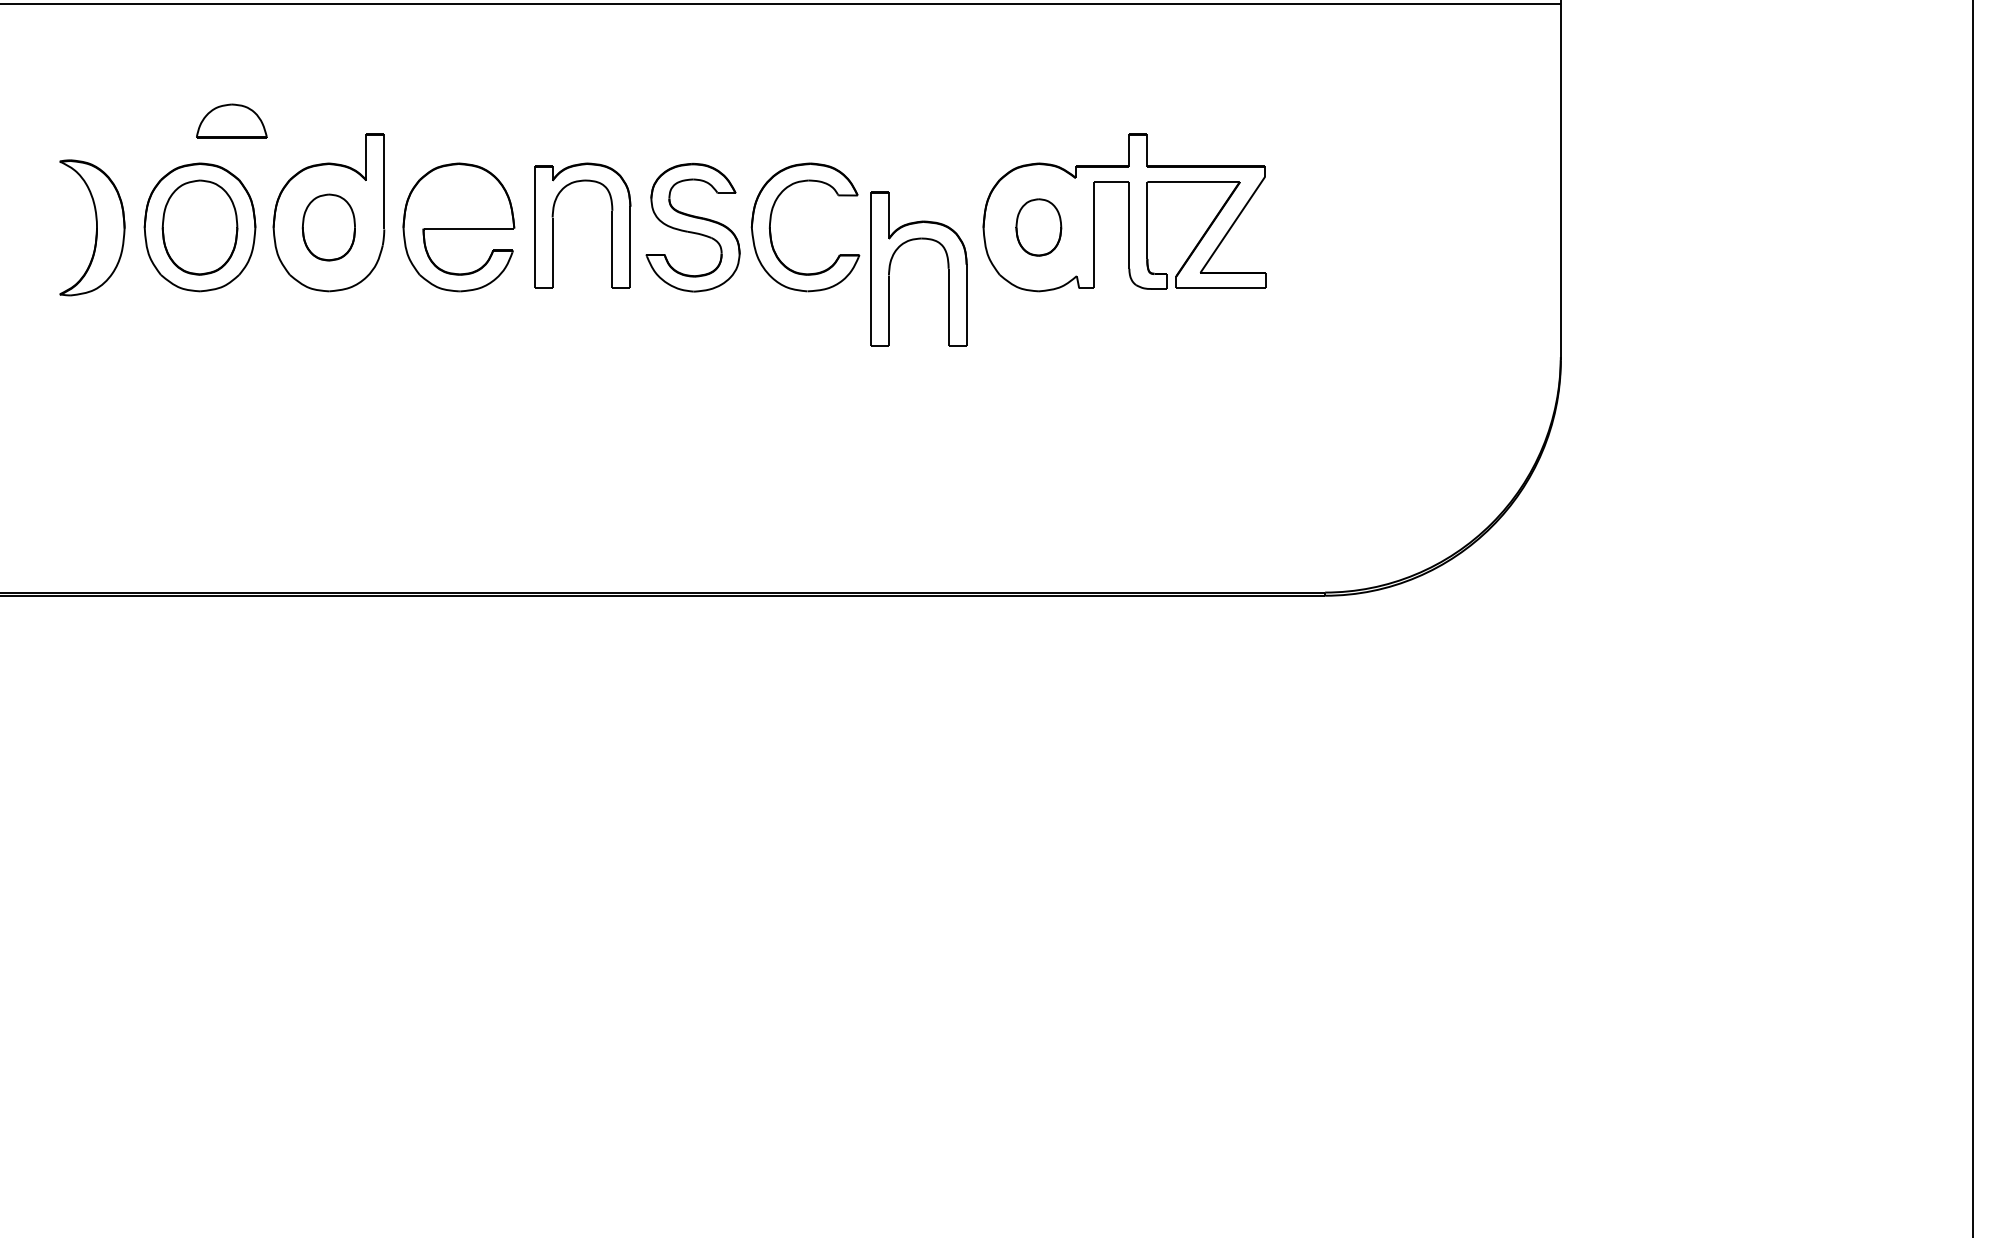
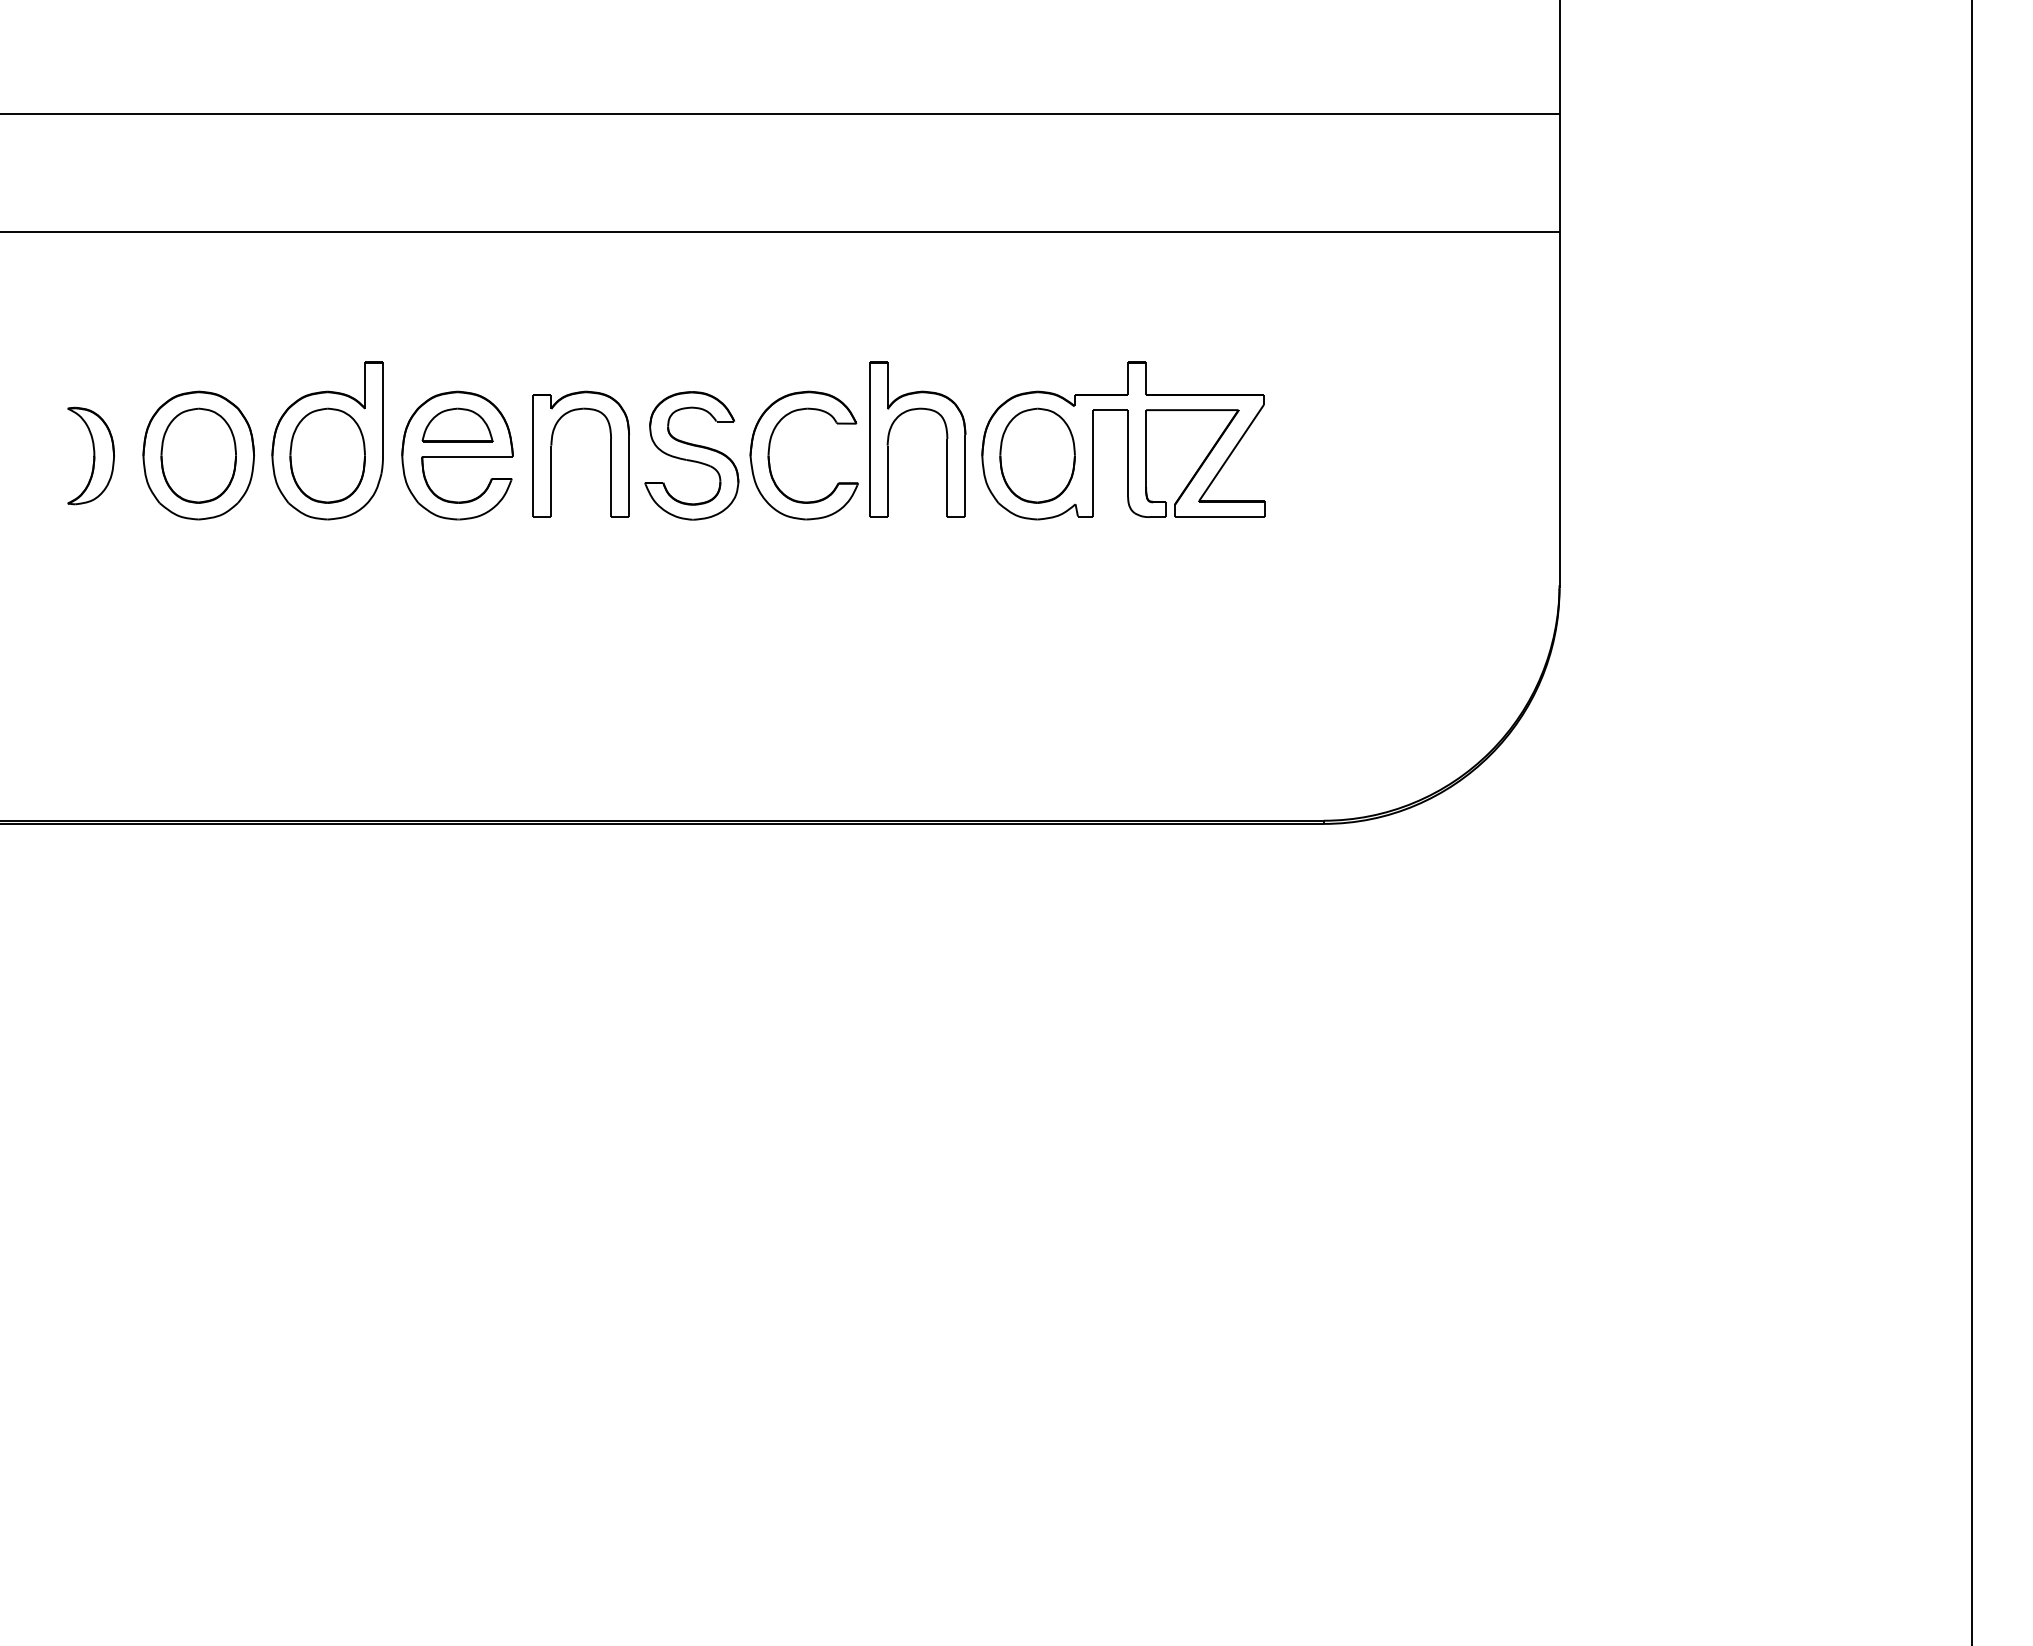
part: (231, 120) -> (457, 424), moved
part: (91, 227) -> (90, 455), size x0.71
part: (328, 227) -> (327, 455), size x1.43
part: (1038, 227) -> (1037, 455), size x1.67
part: (892, 259) -> (891, 429), moved

